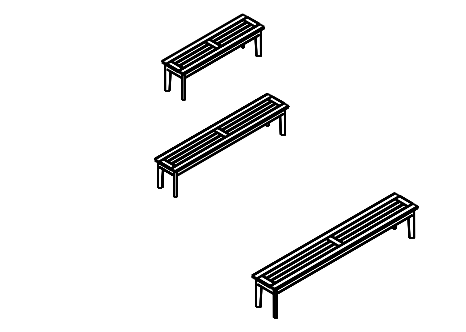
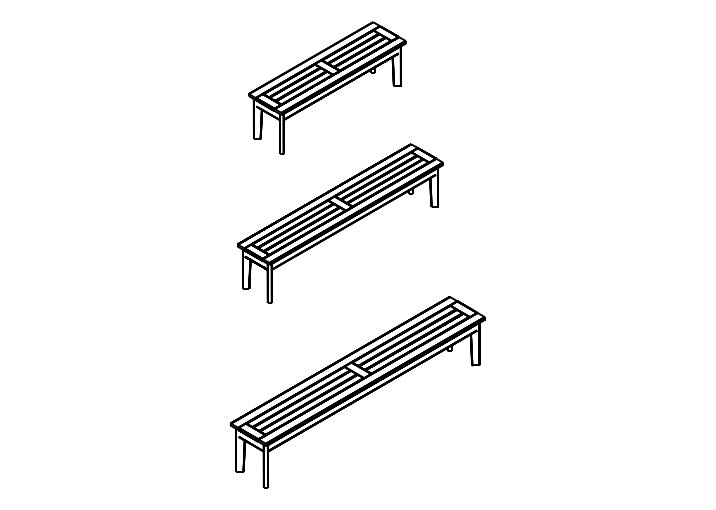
part: (334, 255) -> (357, 392), moved

